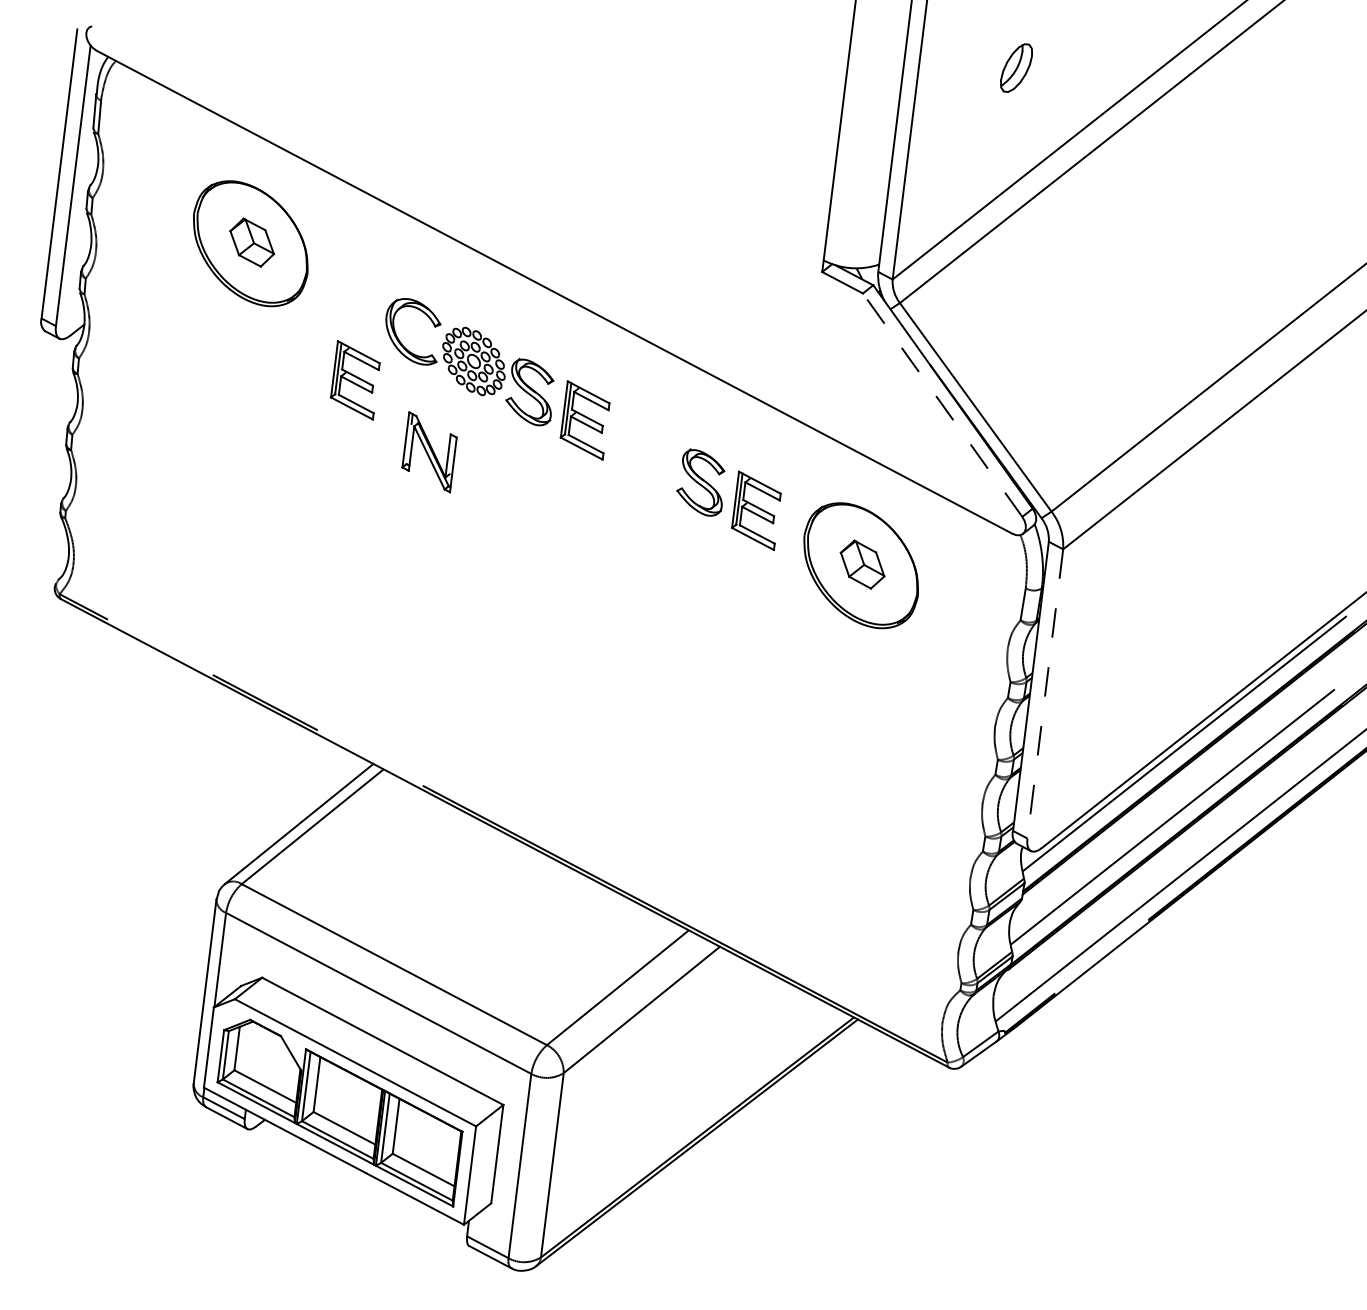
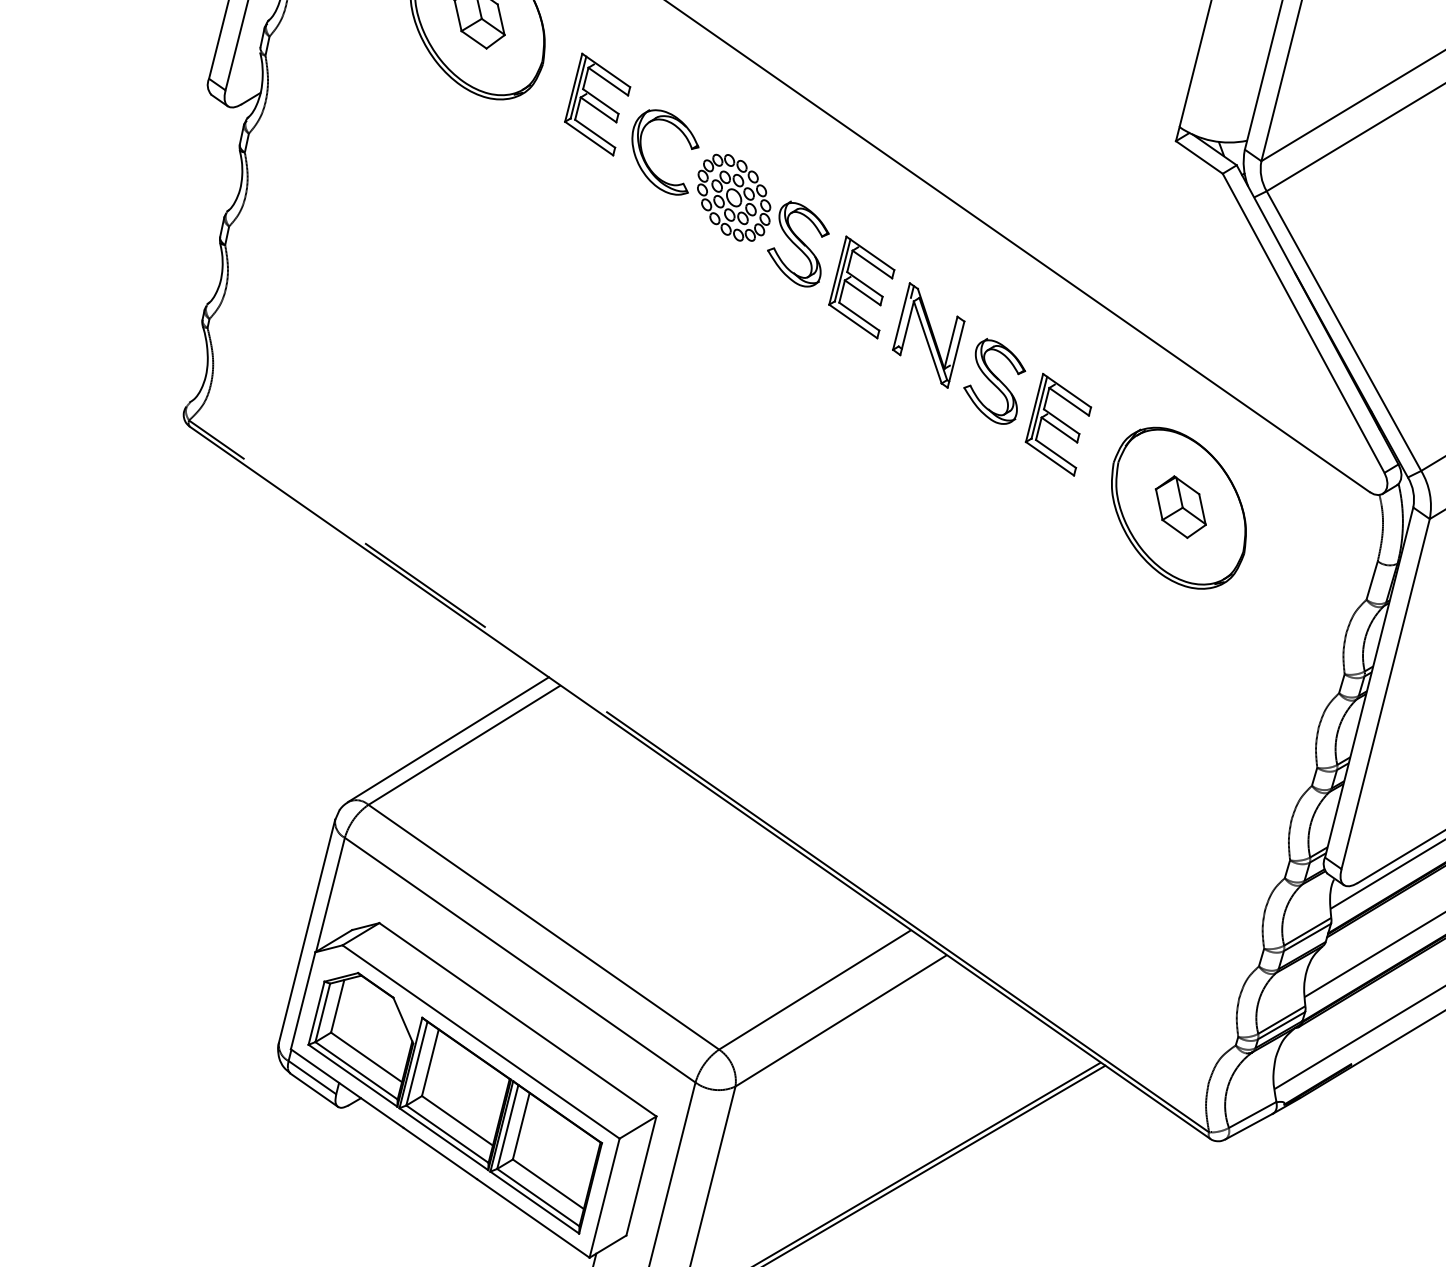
part: (354, 380) -> (596, 104), moved
line: (942, 404) -> (1303, 322), dashed -> solid
part: (429, 452) -> (928, 335), moved
line: (1045, 693) -> (1385, 693), dashed -> solid

